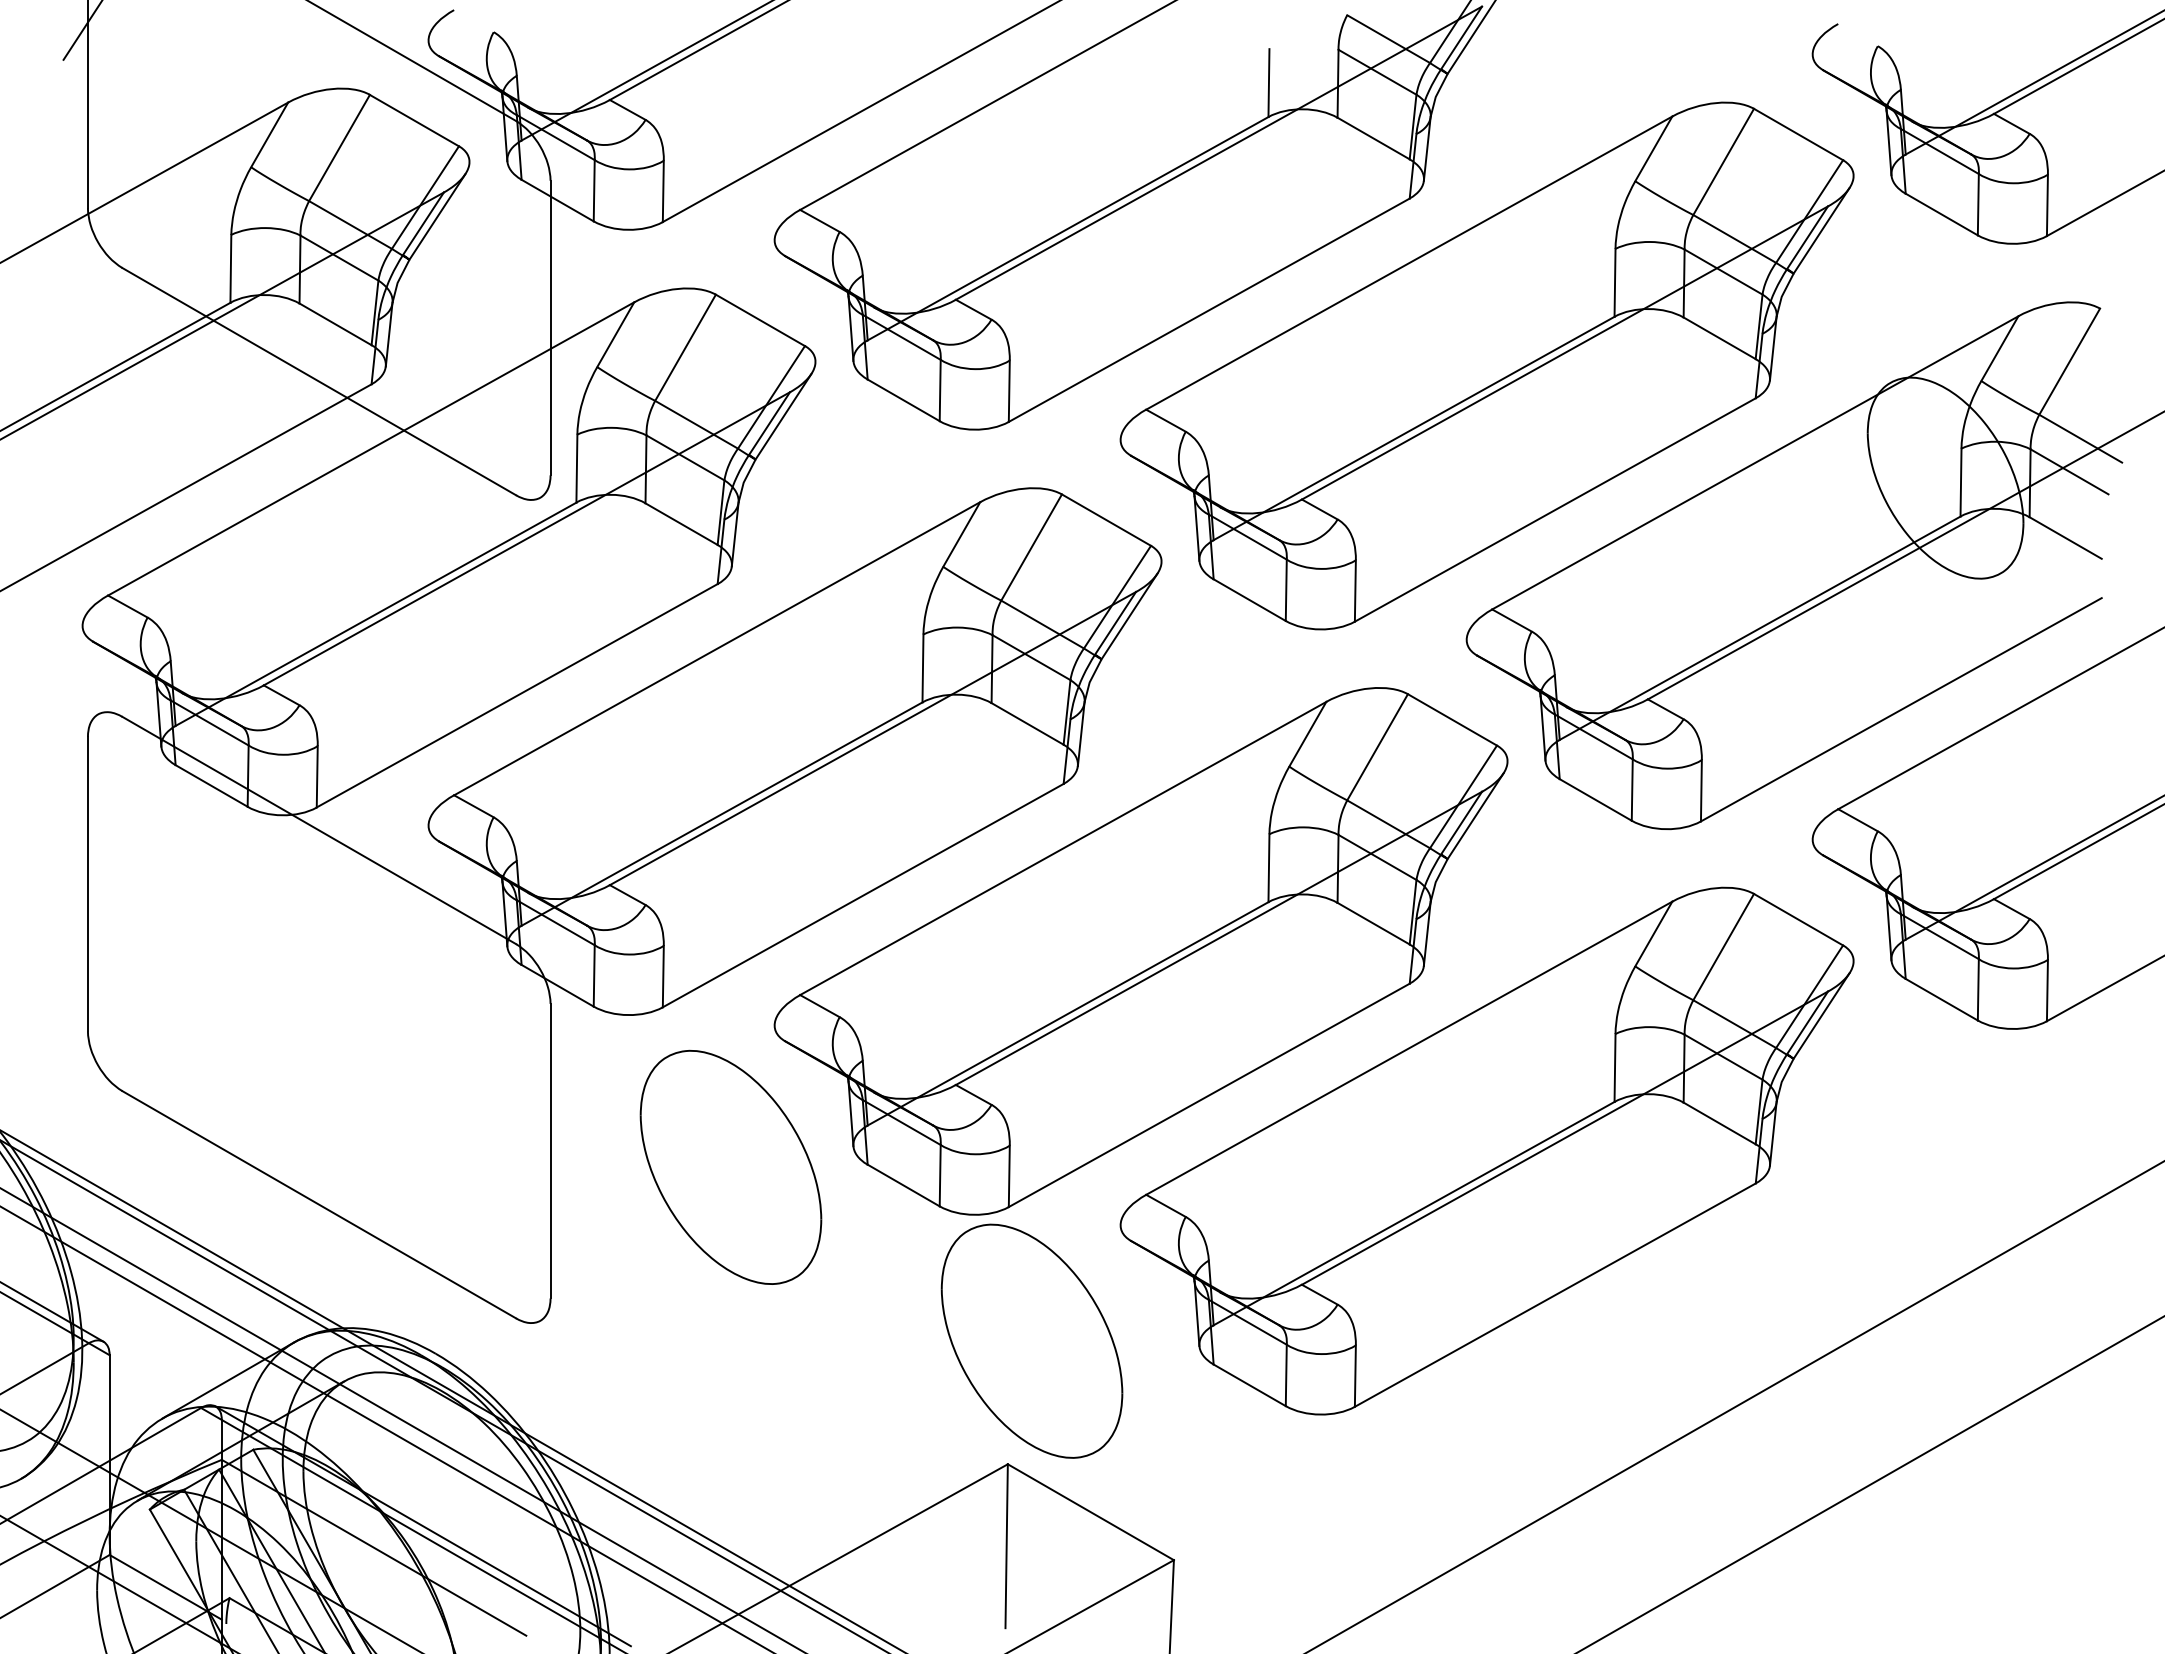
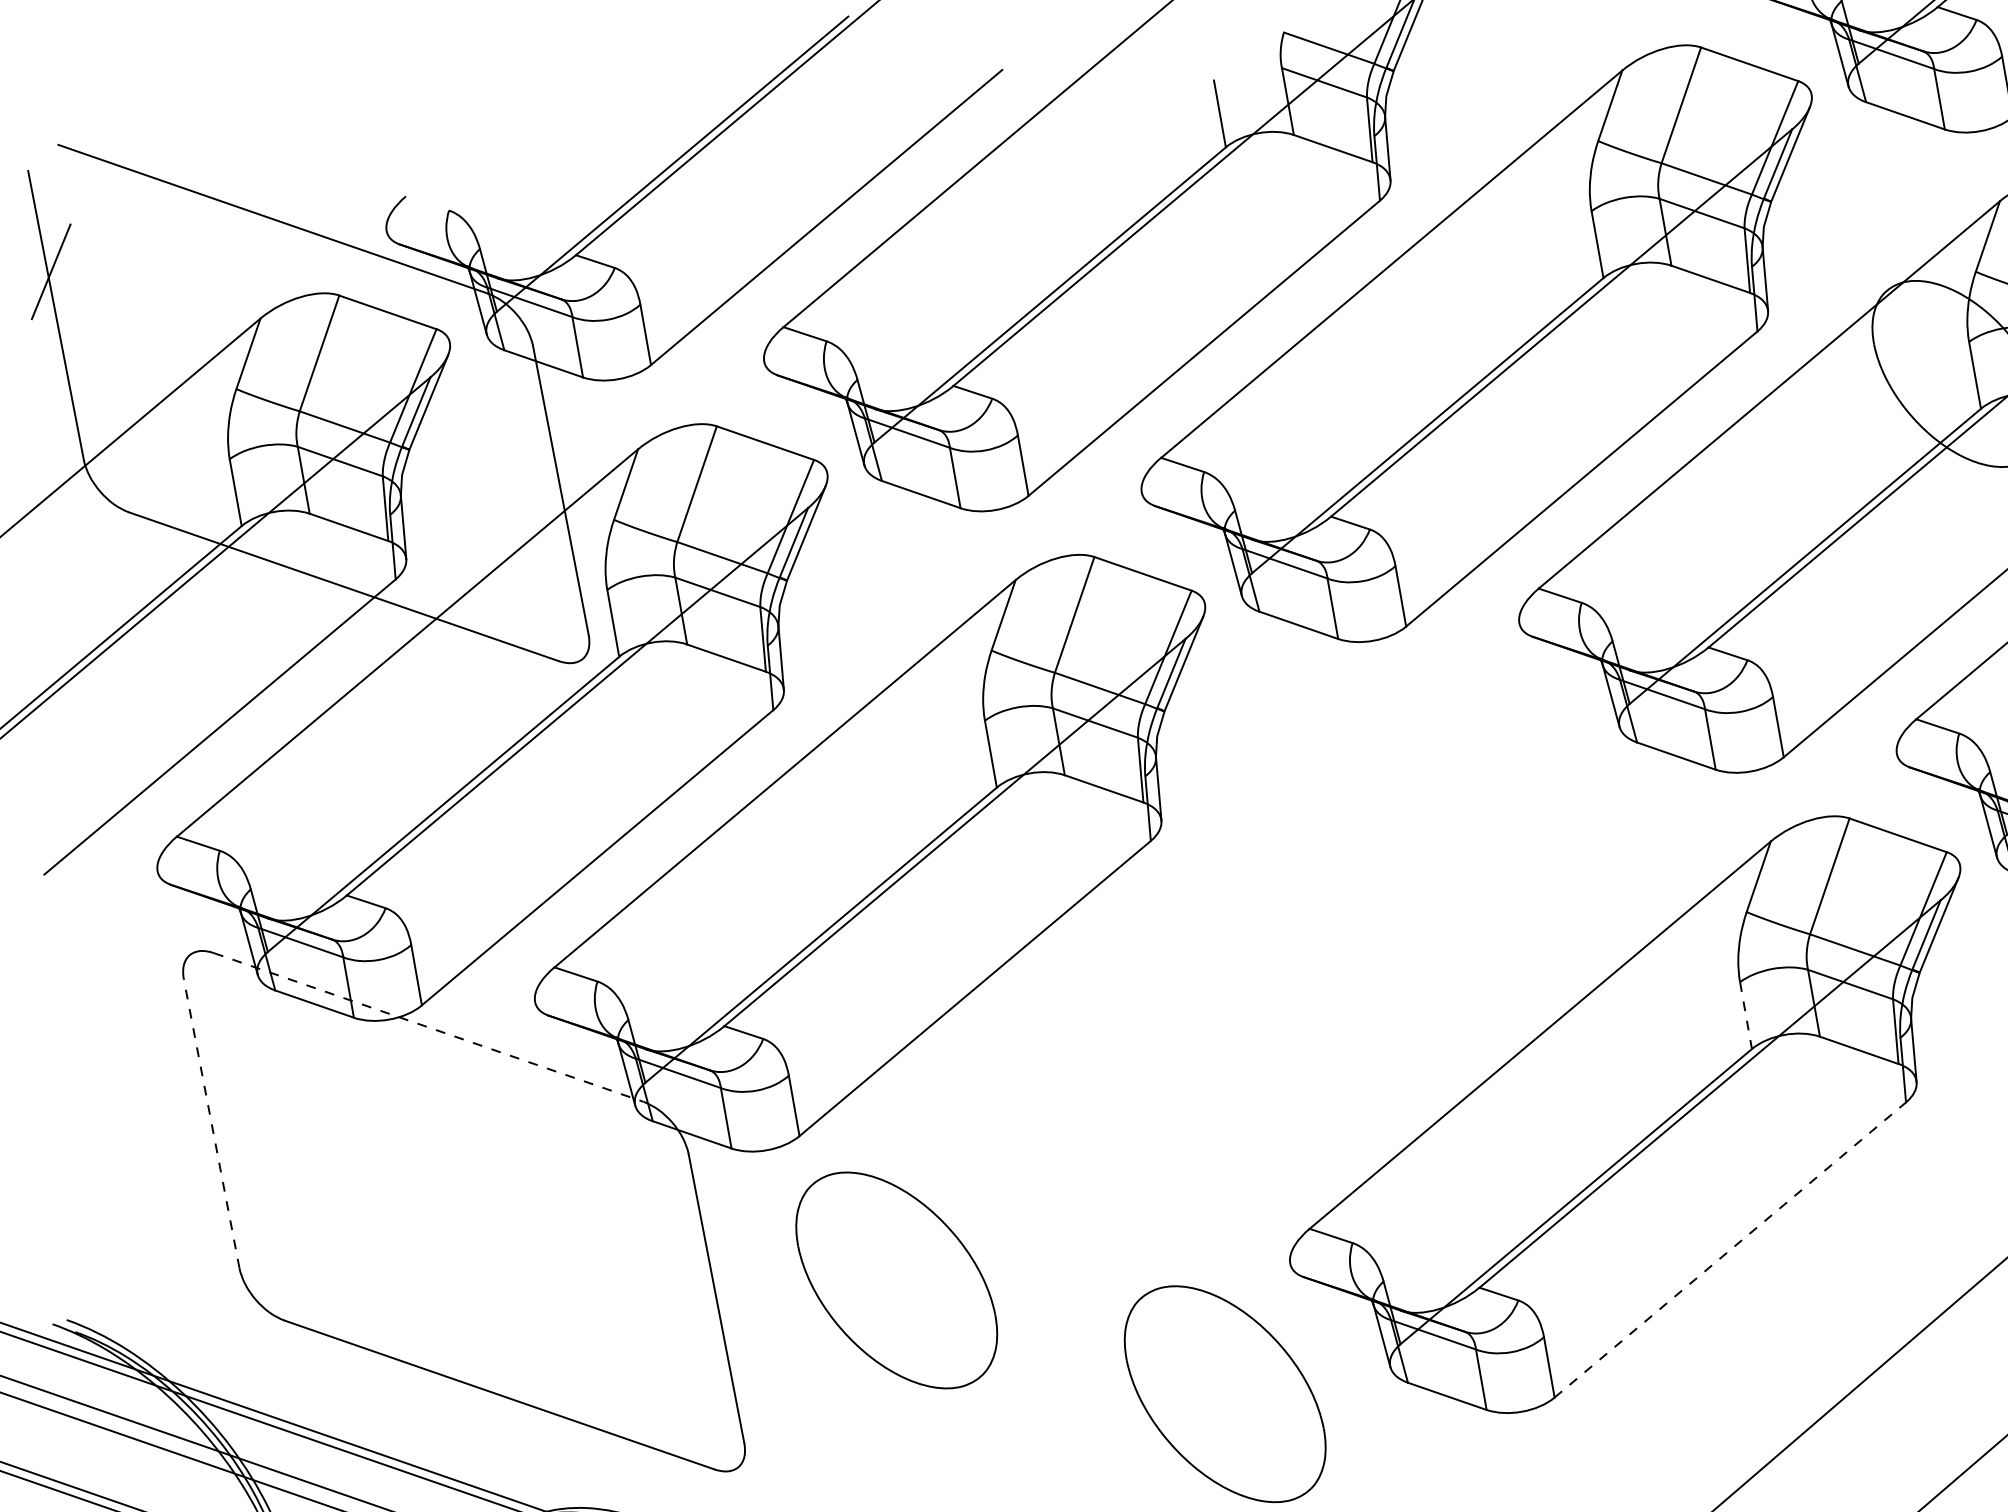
line: (319, 830) -> (428, 1027), solid -> dashed
line: (87, 883) -> (211, 1123), solid -> dashed
part: (1140, 951) -> (1258, 990), removed
line: (1615, 1067) -> (1746, 1015), solid -> dashed
line: (1555, 1294) -> (1730, 1249), solid -> dashed

